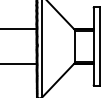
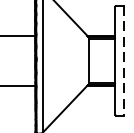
line: (99, 46) -> (123, 60), solid -> dashed

